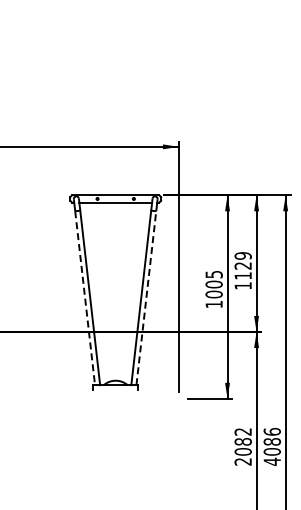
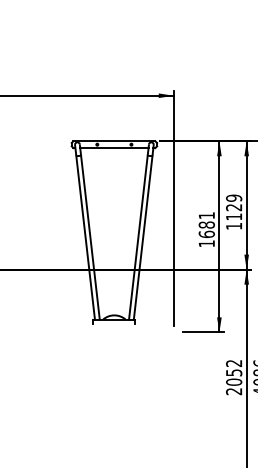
text: (213, 284) -> (206, 225), 1005 -> 1681
line: (85, 298) -> (86, 238), dashed -> solid
line: (146, 298) -> (143, 238), dashed -> solid
text: (242, 441) -> (233, 372), 2082 -> 2052

